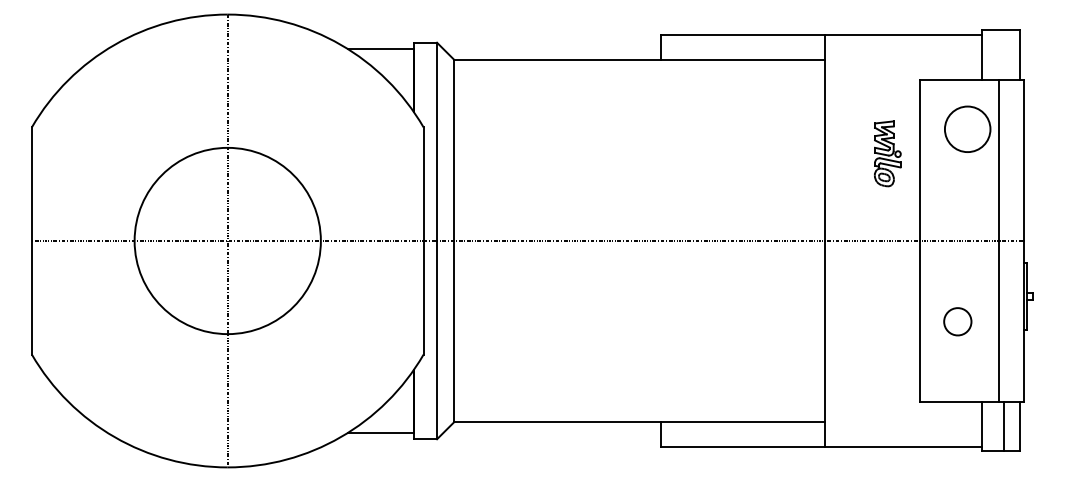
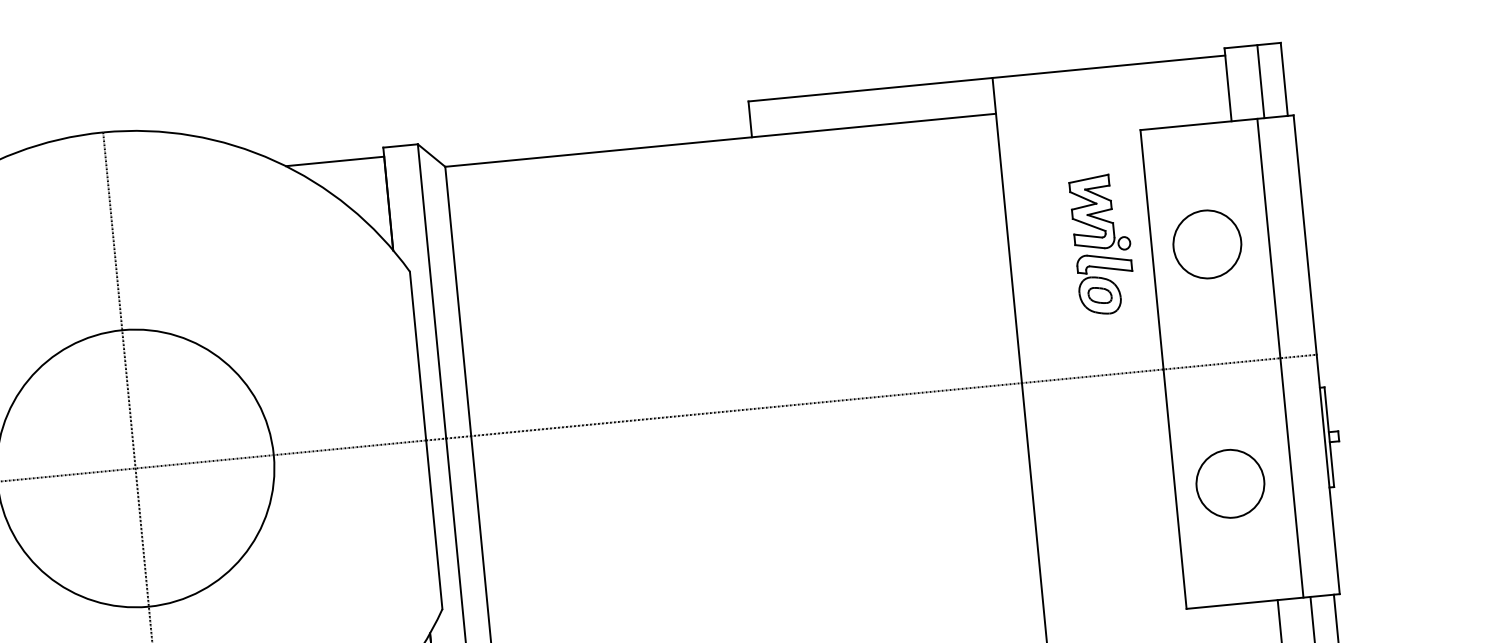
line: (1003, 54) -> (1260, 80), added
part: (967, 128) -> (1206, 243), moved
part: (887, 153) -> (1102, 244), size x1.43
part: (957, 321) -> (1230, 483), size x1.67

